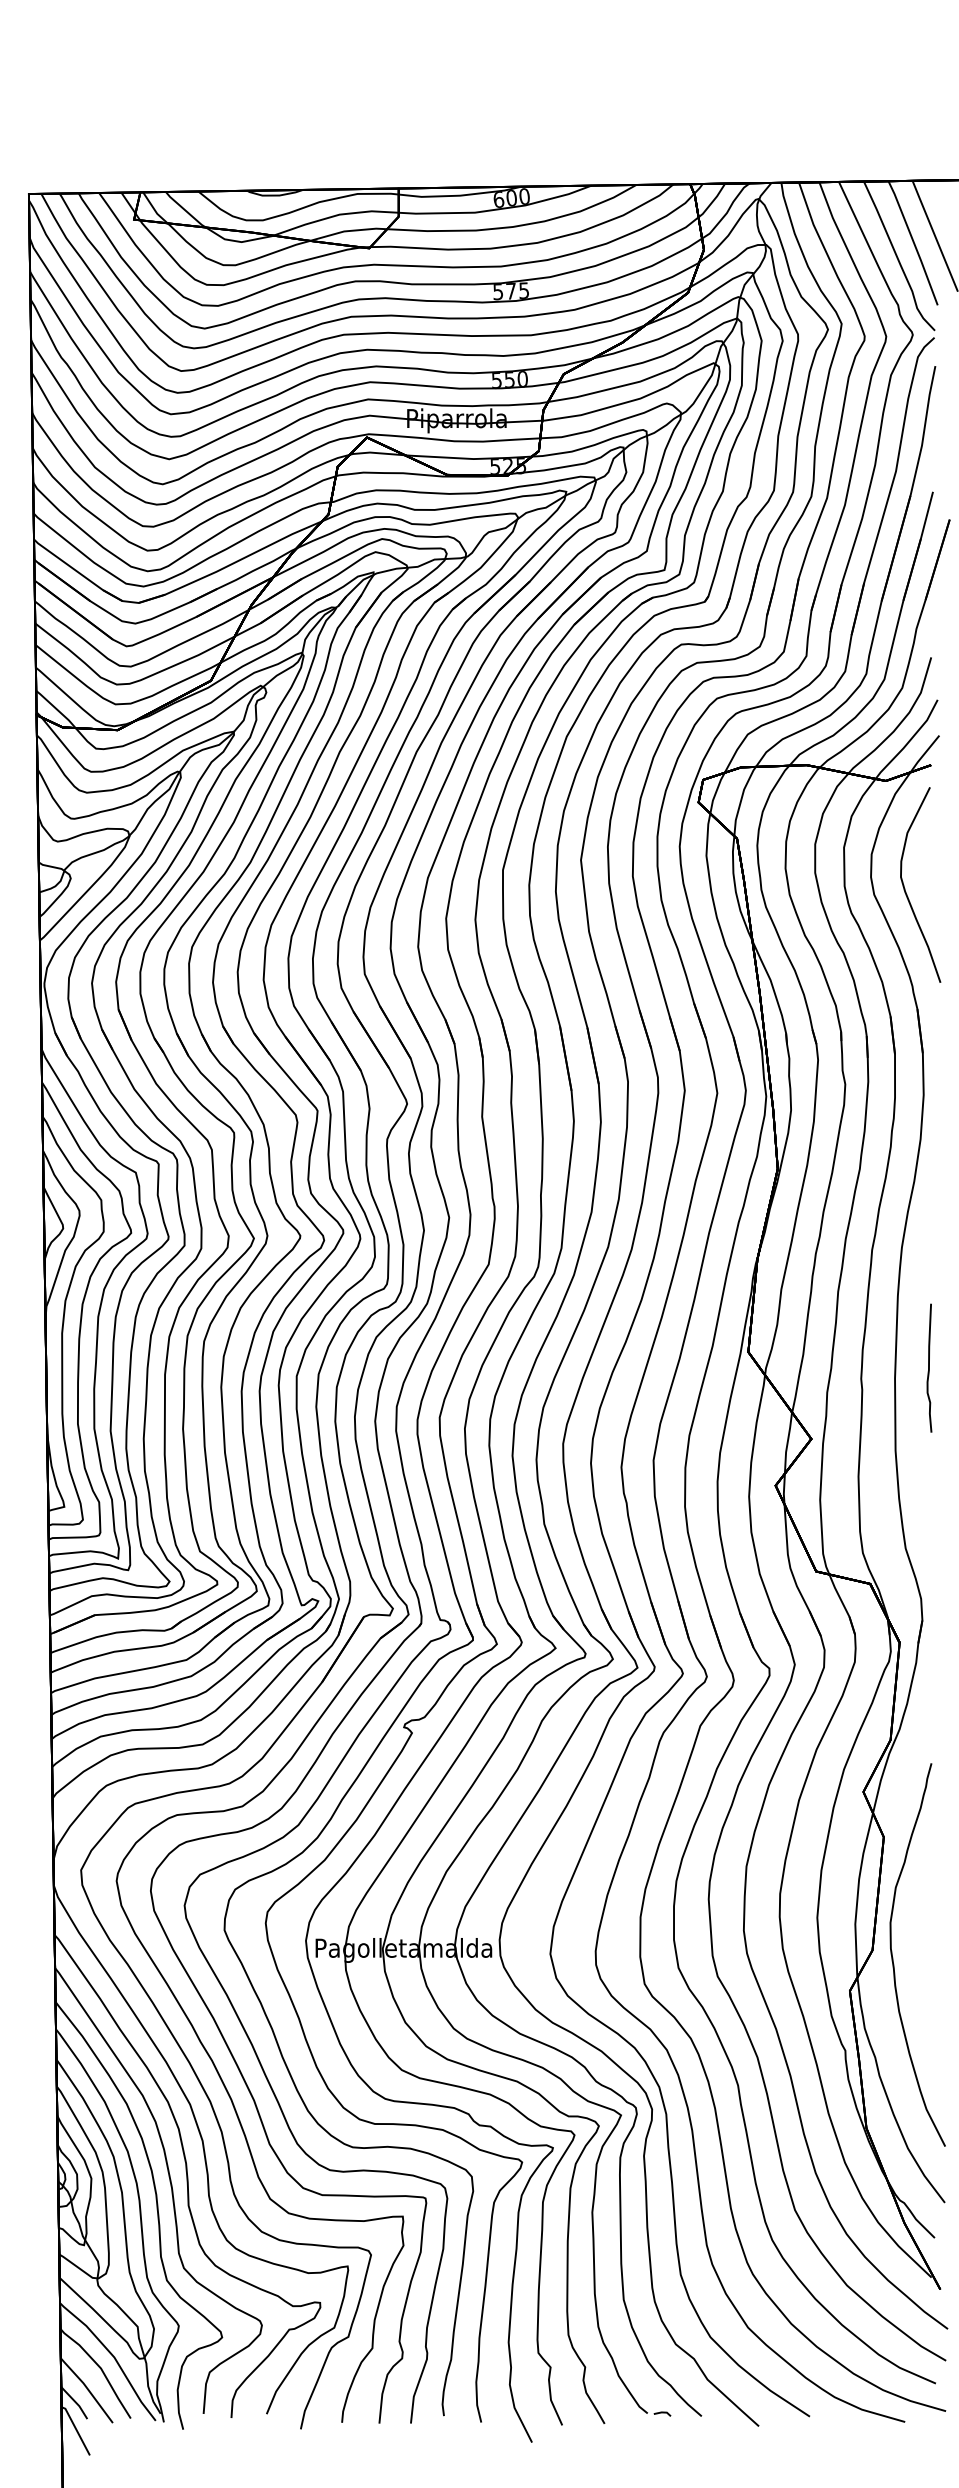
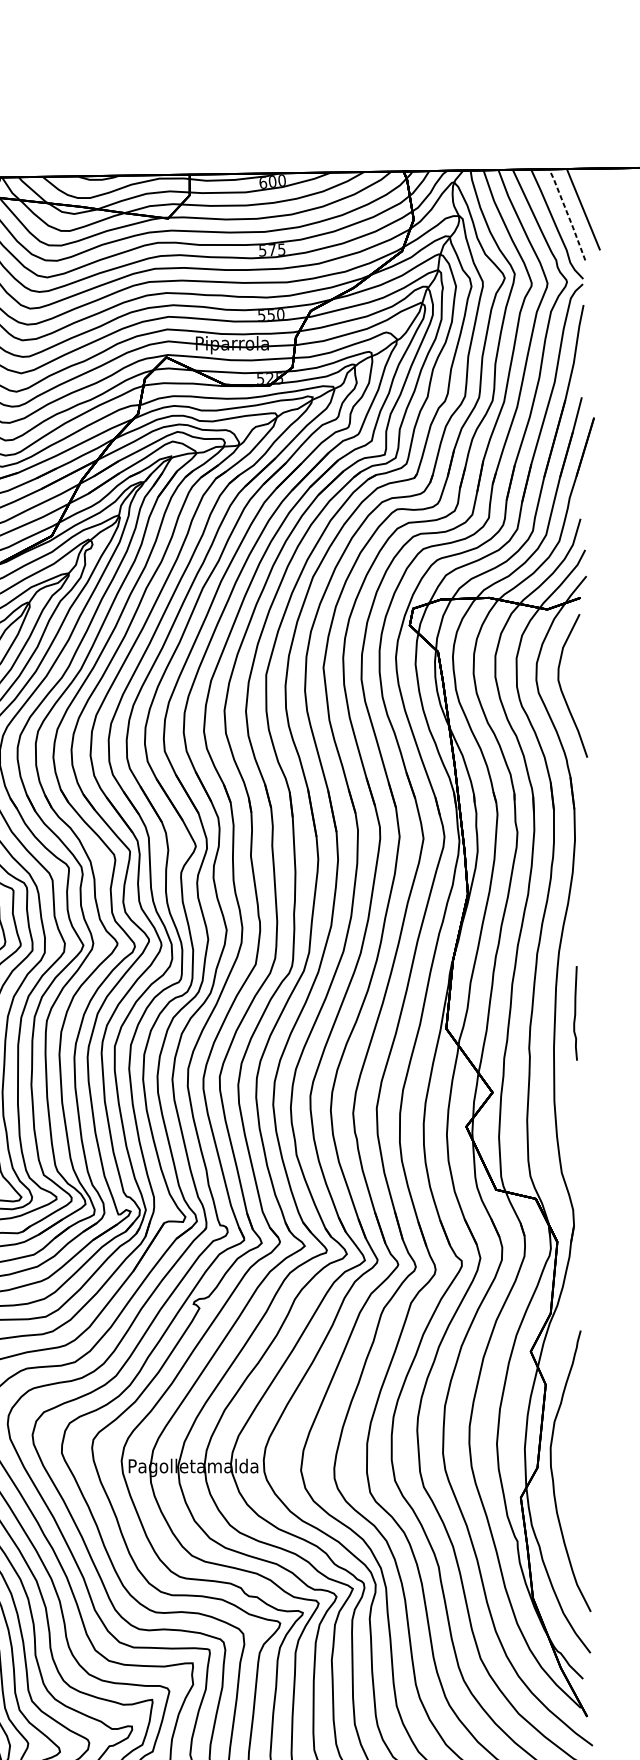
line: (913, 242) -> (567, 214), solid -> dashed
curve: (929, 1367) -> (575, 1012), moved

